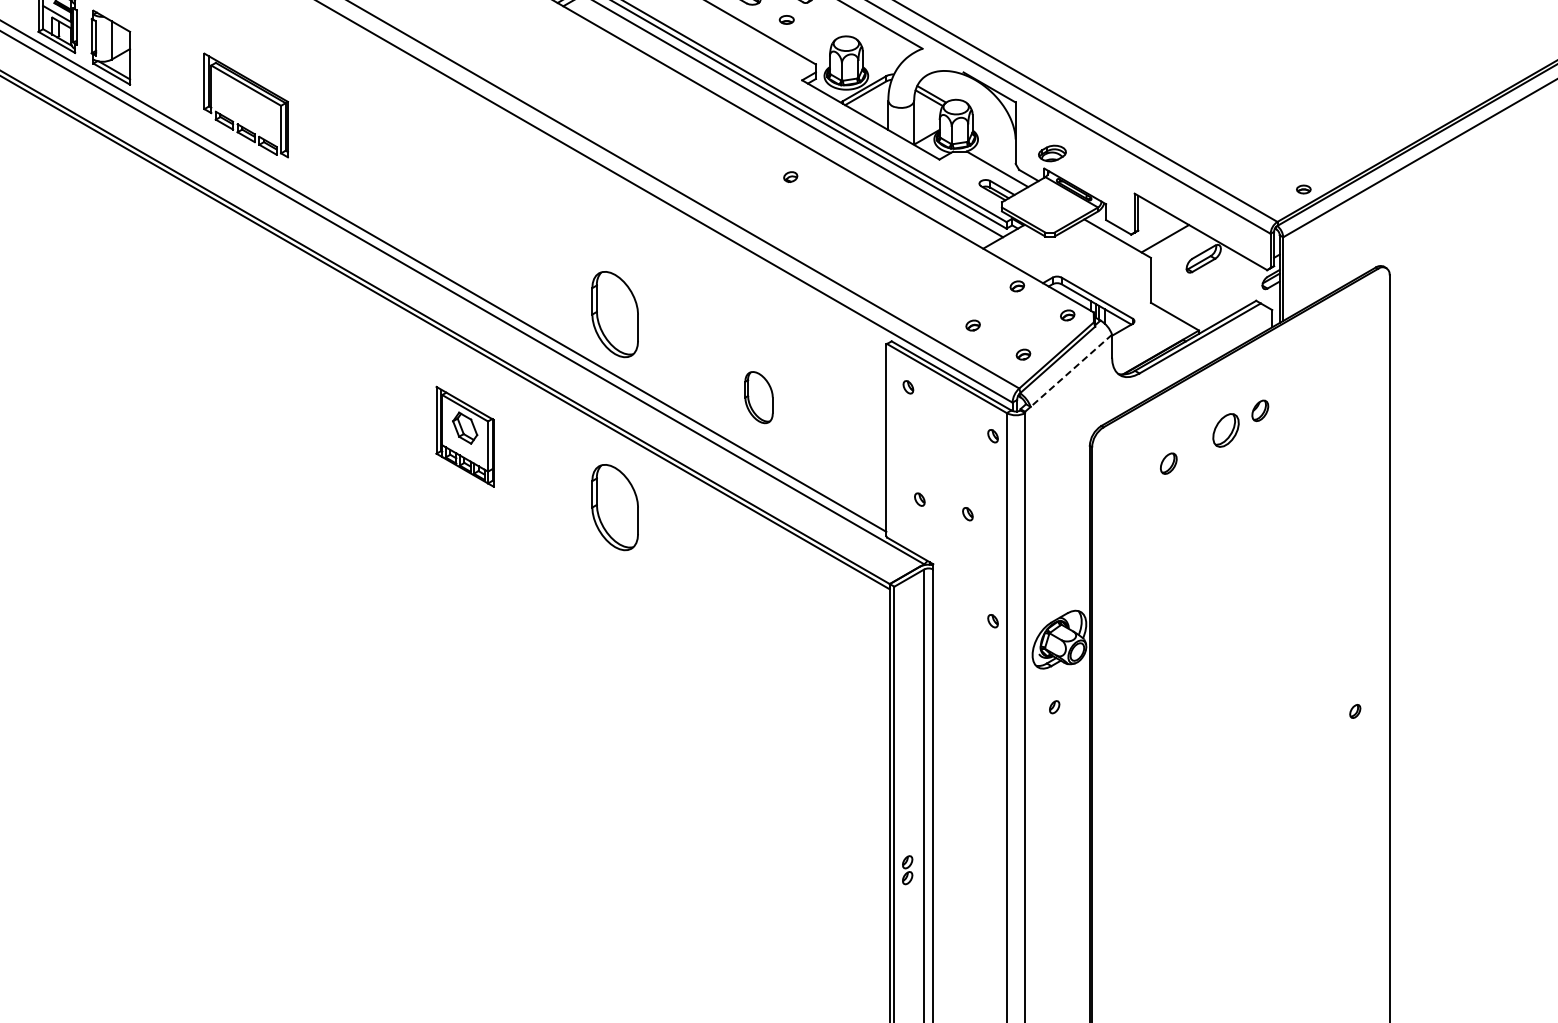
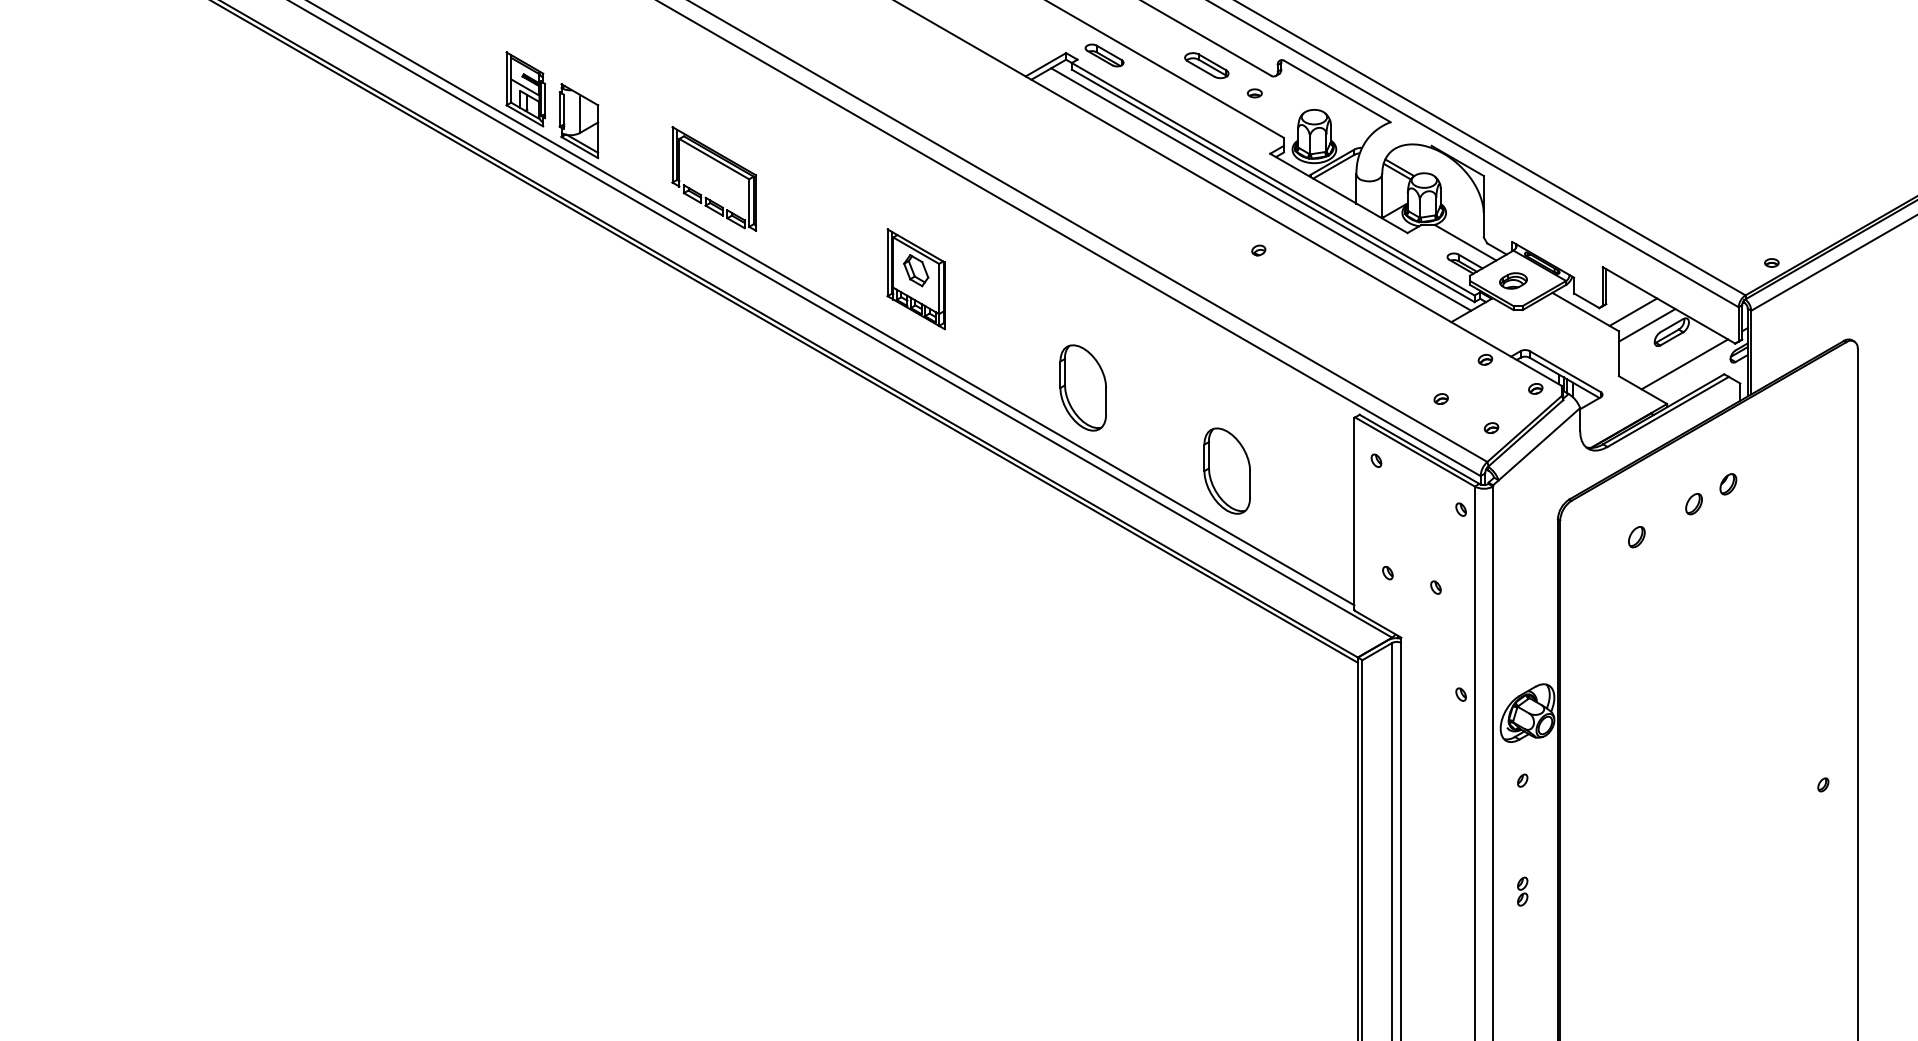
part: (1052, 153) -> (1513, 280), moved
line: (1179, 252) -> (1647, 325), added
line: (1216, 291) -> (1684, 364), added
line: (1071, 371) -> (1539, 444), dashed -> solid
part: (758, 397) -> (1226, 470), size x1.67
part: (1225, 431) -> (1693, 504), size x0.62
part: (464, 437) -> (915, 279), moved
part: (614, 507) -> (1082, 580), removed
part: (907, 870) -> (1522, 891), moved

